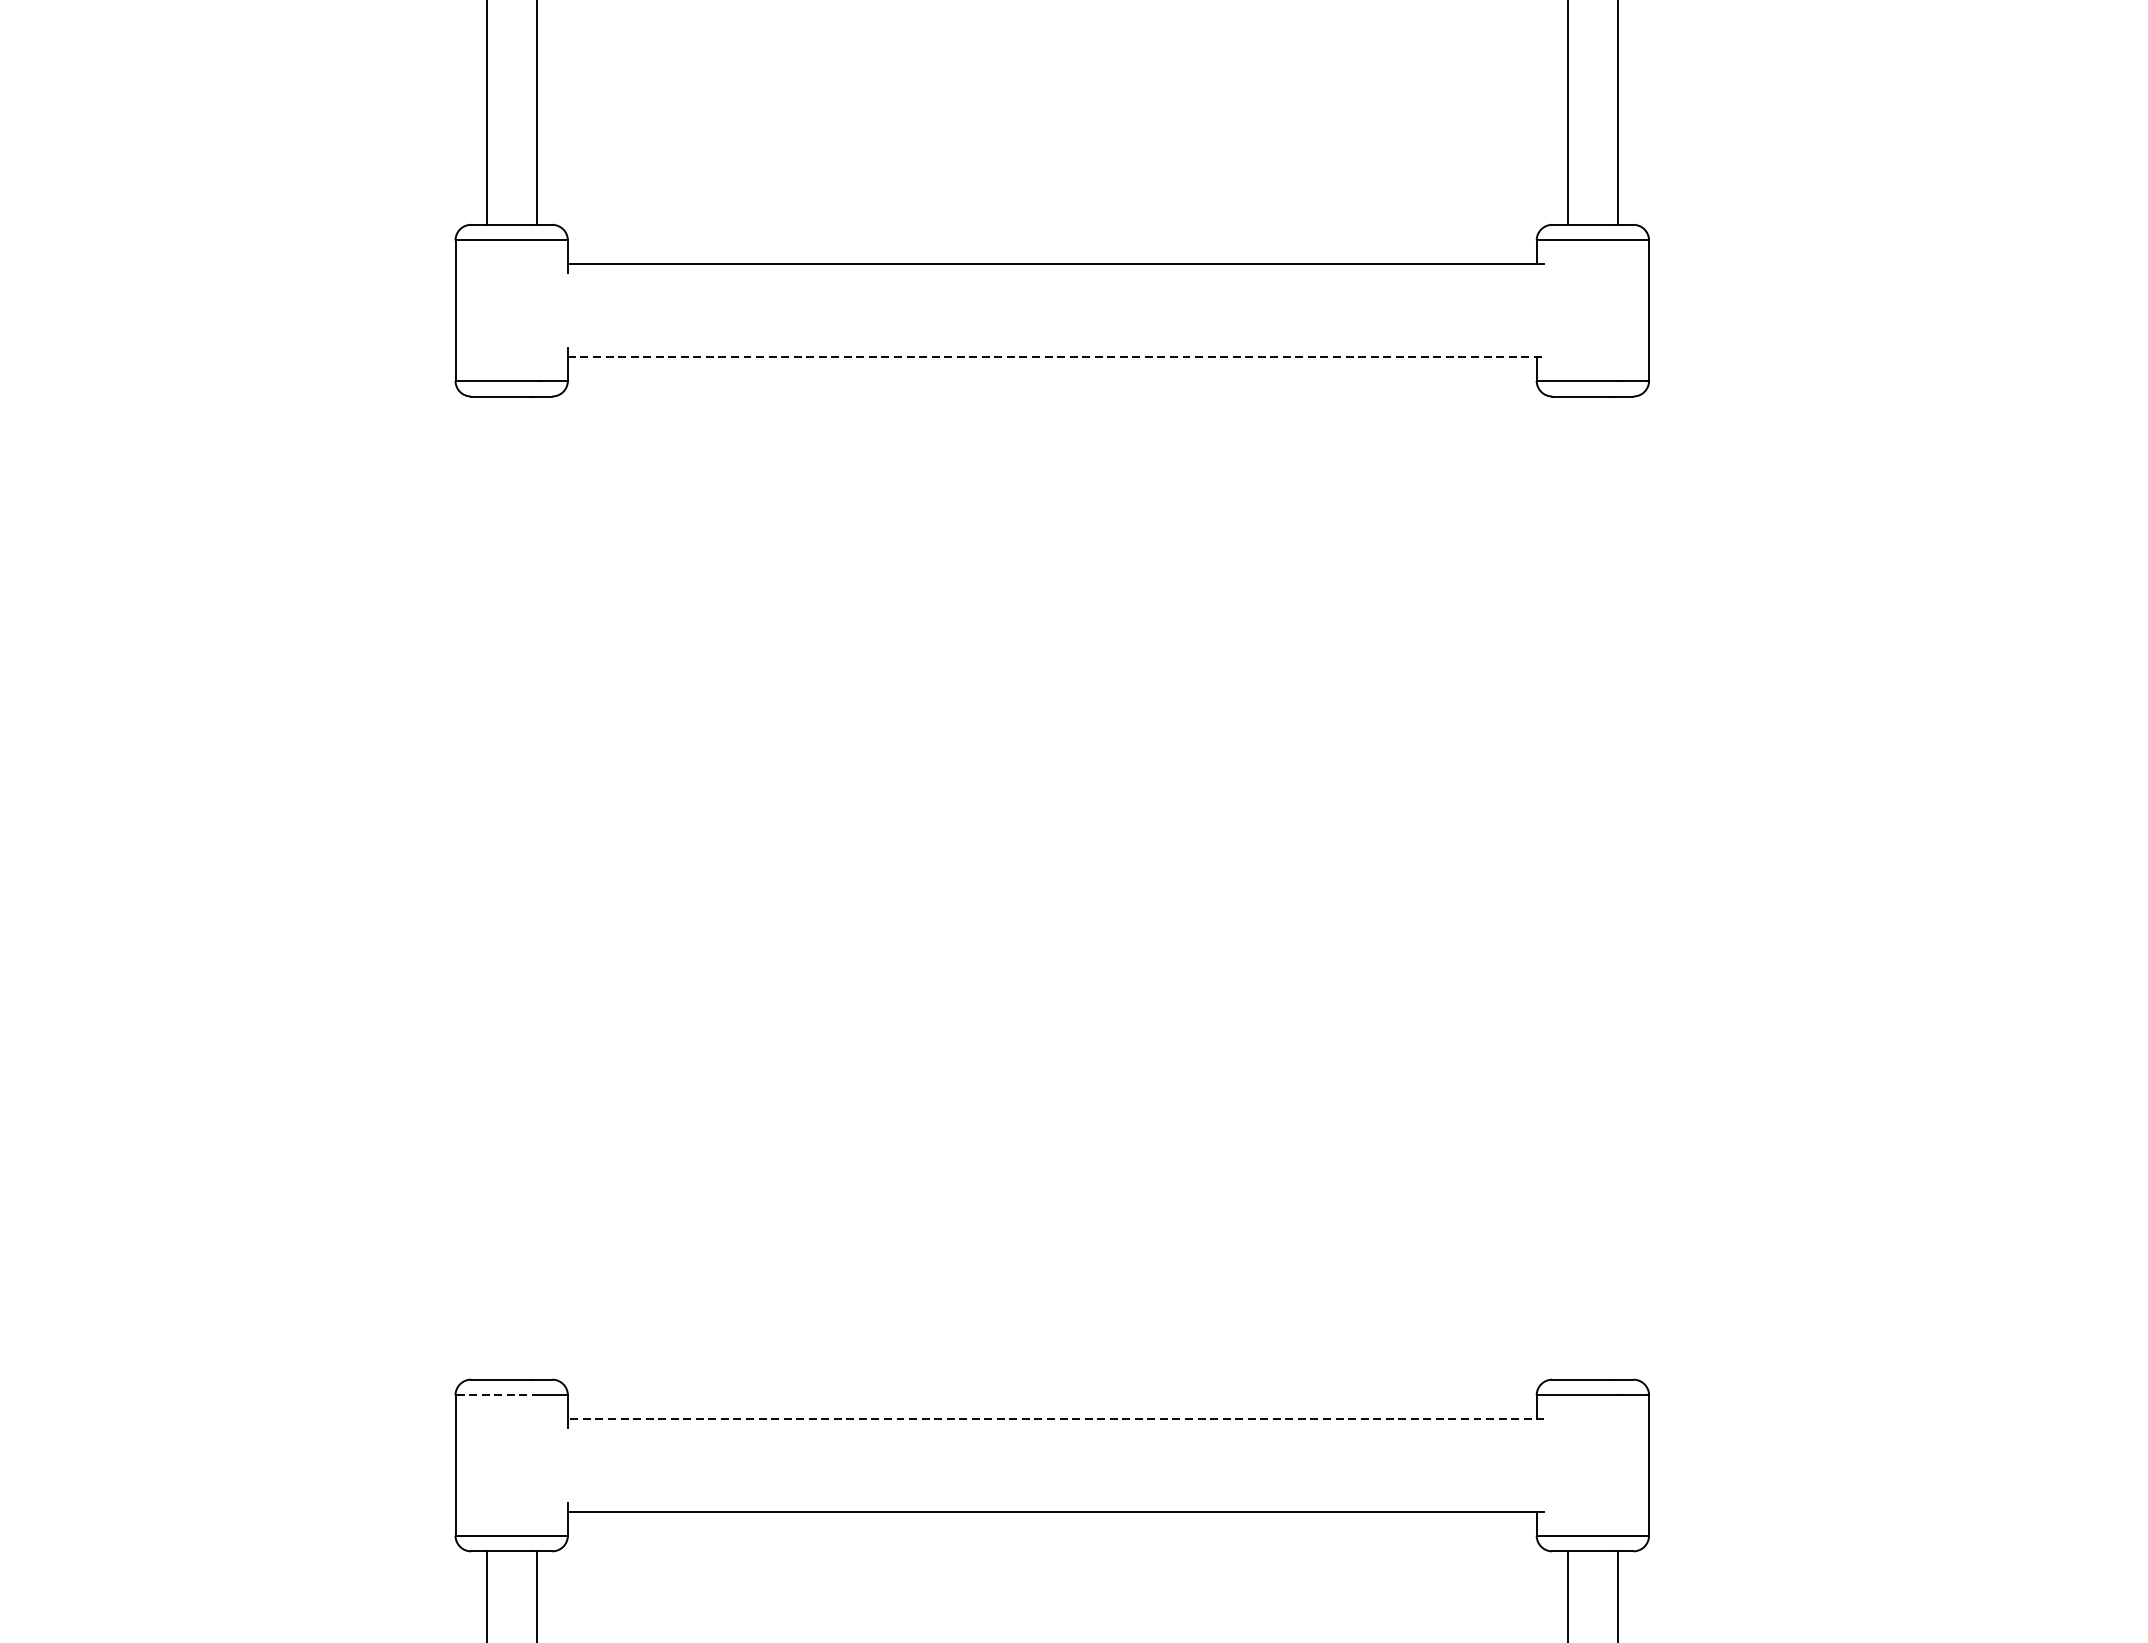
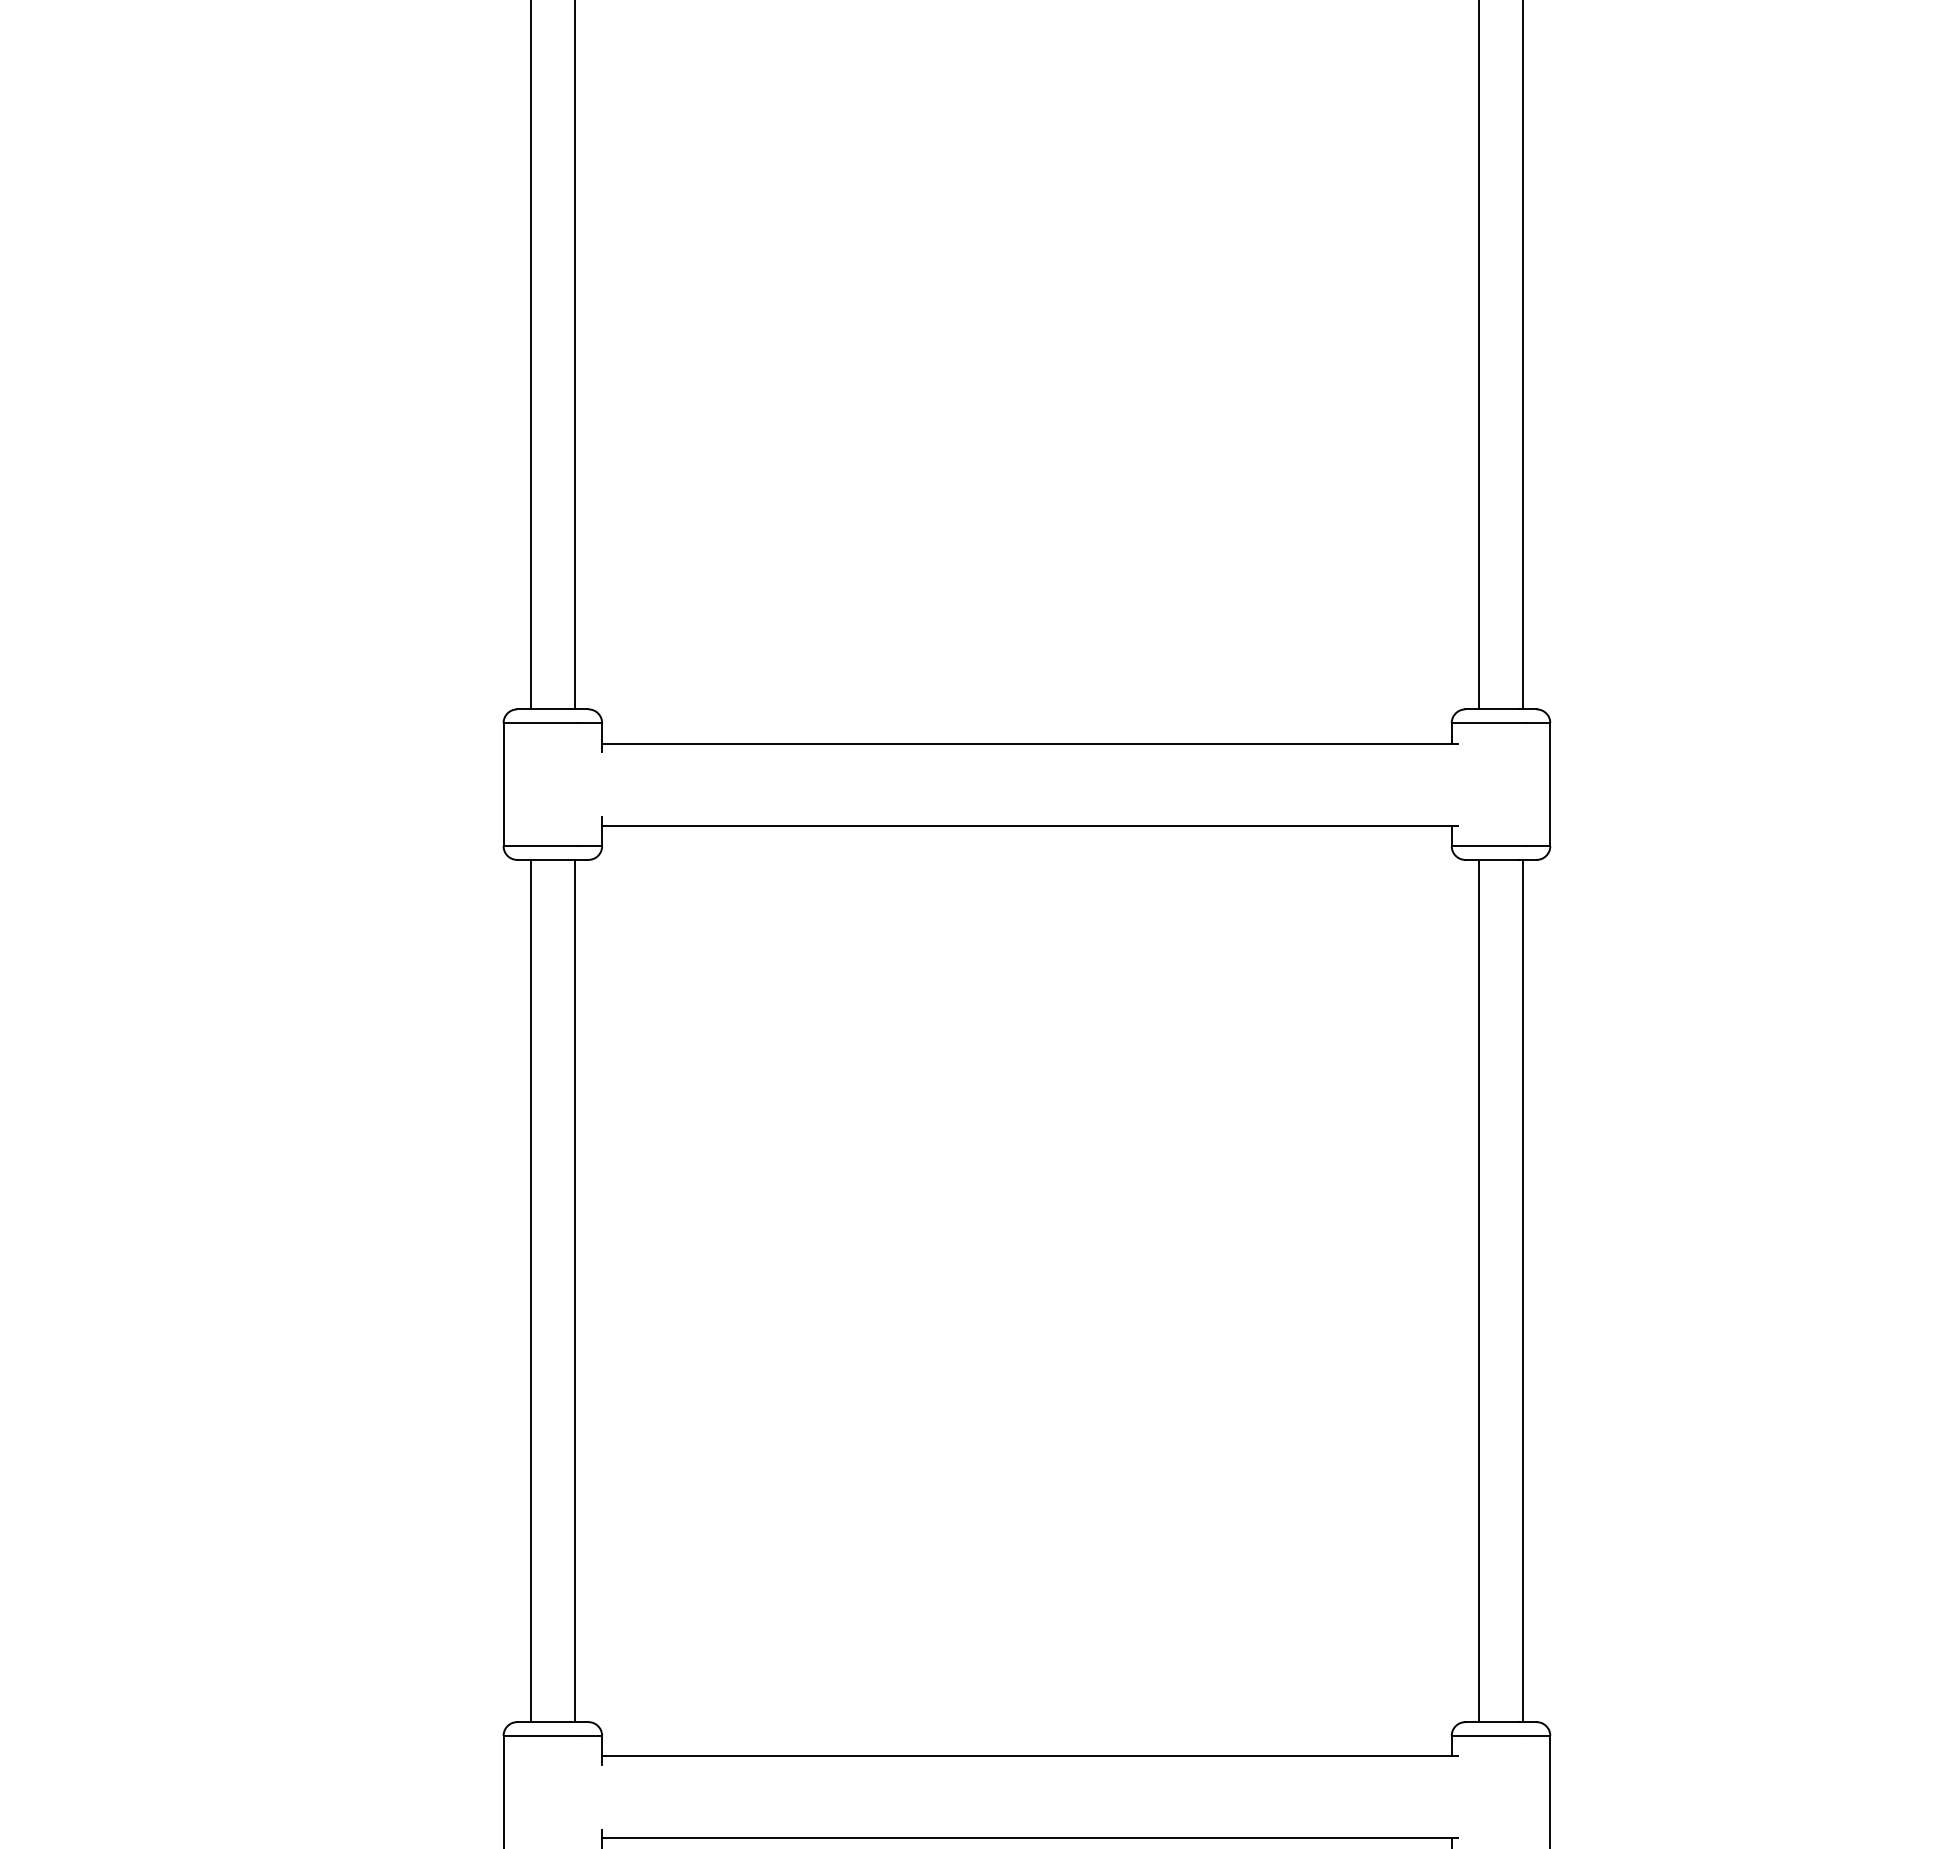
line: (1056, 357) -> (1030, 825), dashed -> solid
line: (486, 887) -> (530, 1290), added
line: (536, 887) -> (574, 1290), added
line: (1568, 887) -> (1479, 1290), added
line: (1617, 887) -> (1522, 1290), added
line: (497, 1394) -> (540, 1735), dashed -> solid
line: (1055, 1418) -> (1029, 1756), dashed -> solid

